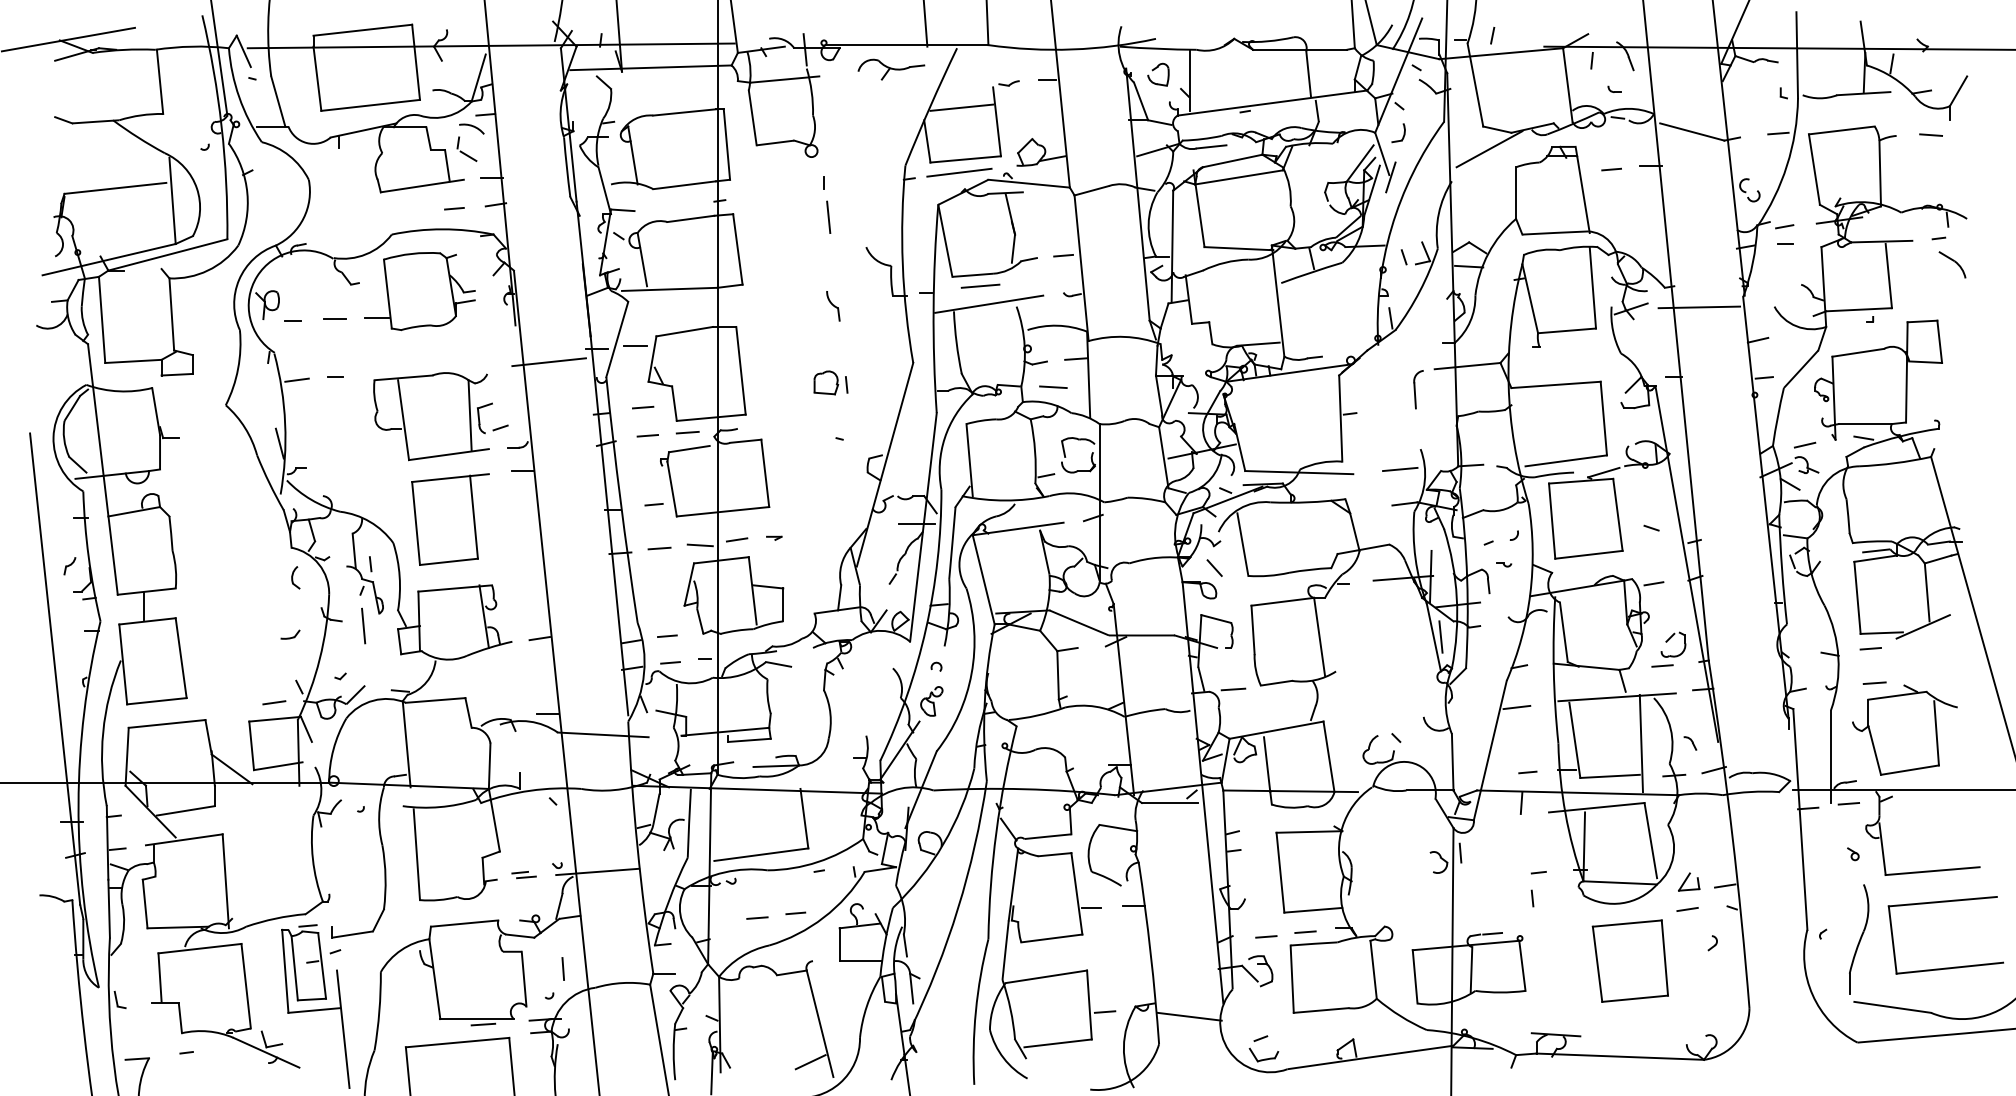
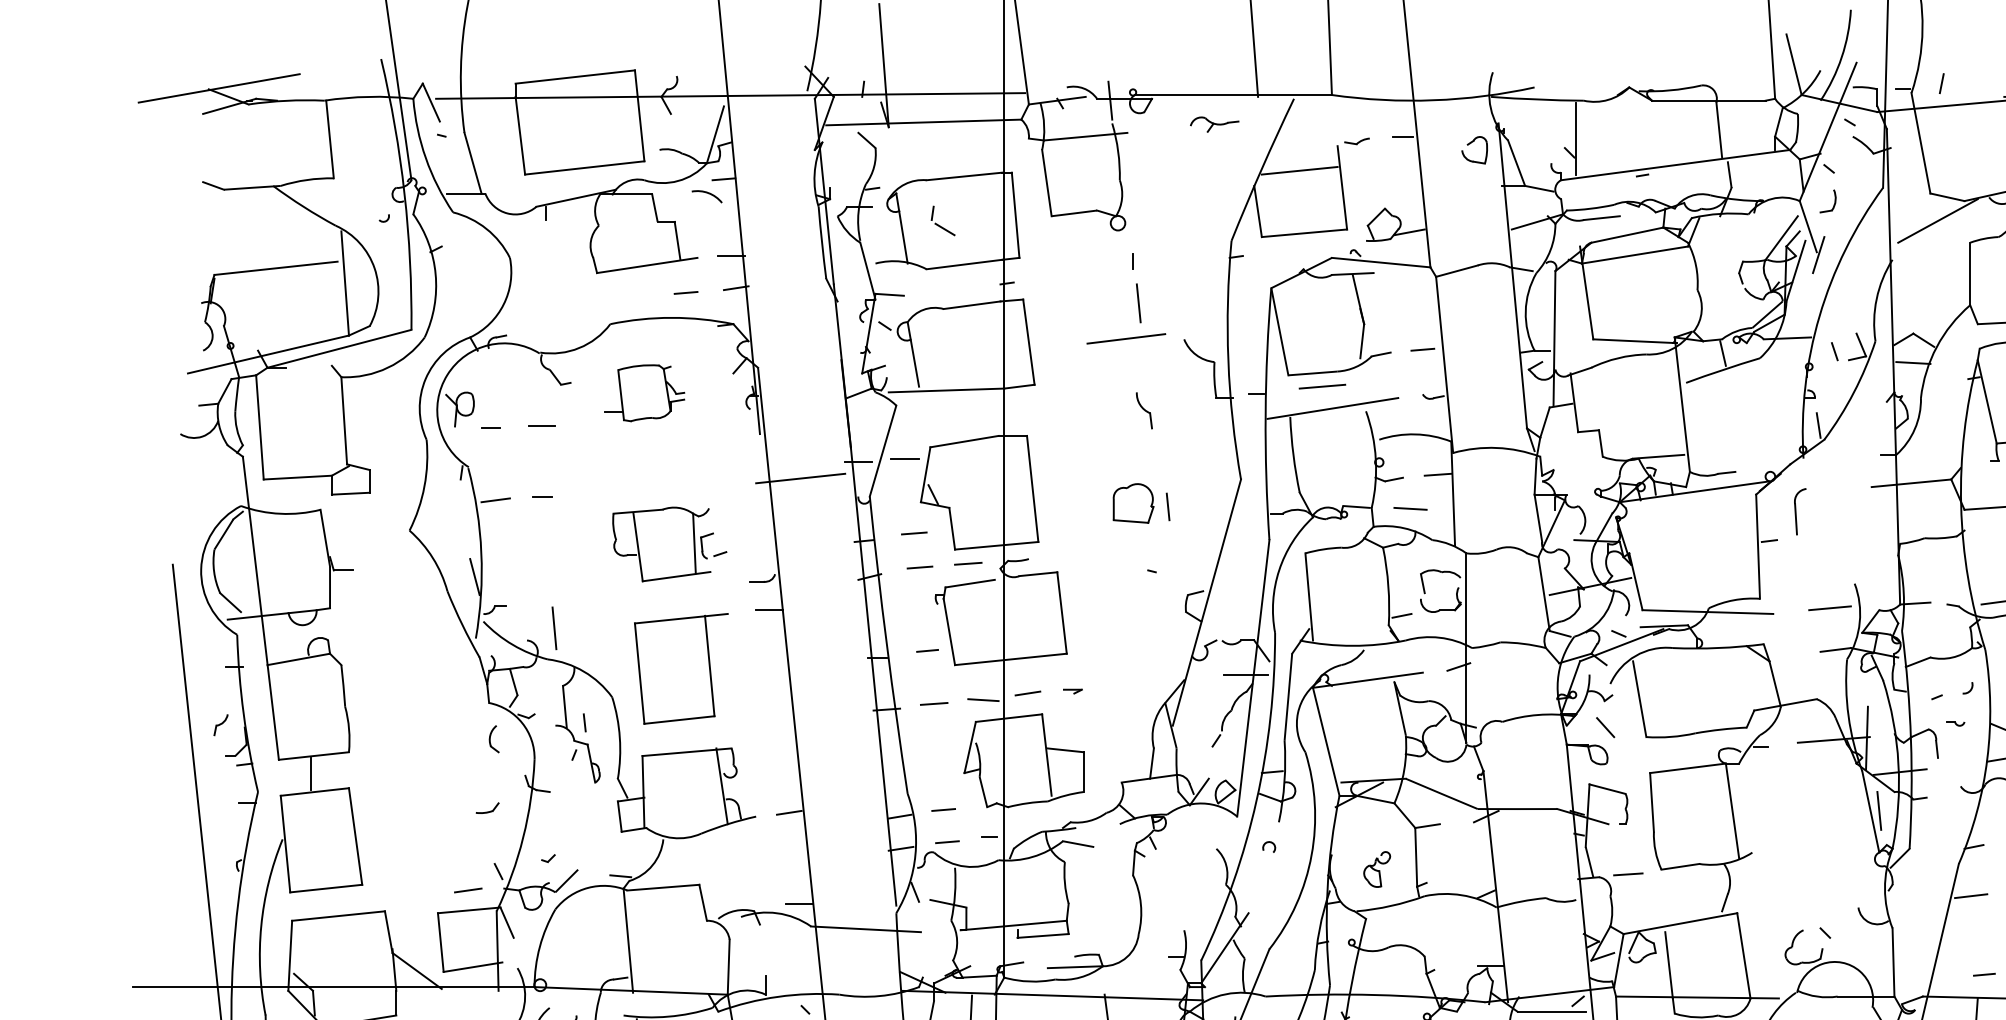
part: (891, 69) -> (1214, 124), size x0.6
part: (1158, 74) -> (1474, 149), moved
part: (466, 148) -> (942, 220), moved
line: (959, 172) -> (1126, 338), moved
part: (419, 291) -> (643, 393), size x0.6
part: (830, 382) -> (1140, 503), size x1.4
part: (1418, 389) -> (1800, 511), moved
part: (440, 416) -> (669, 544), size x0.7
line: (363, 625) -> (554, 627), moved
part: (931, 701) -> (1376, 869), moved

